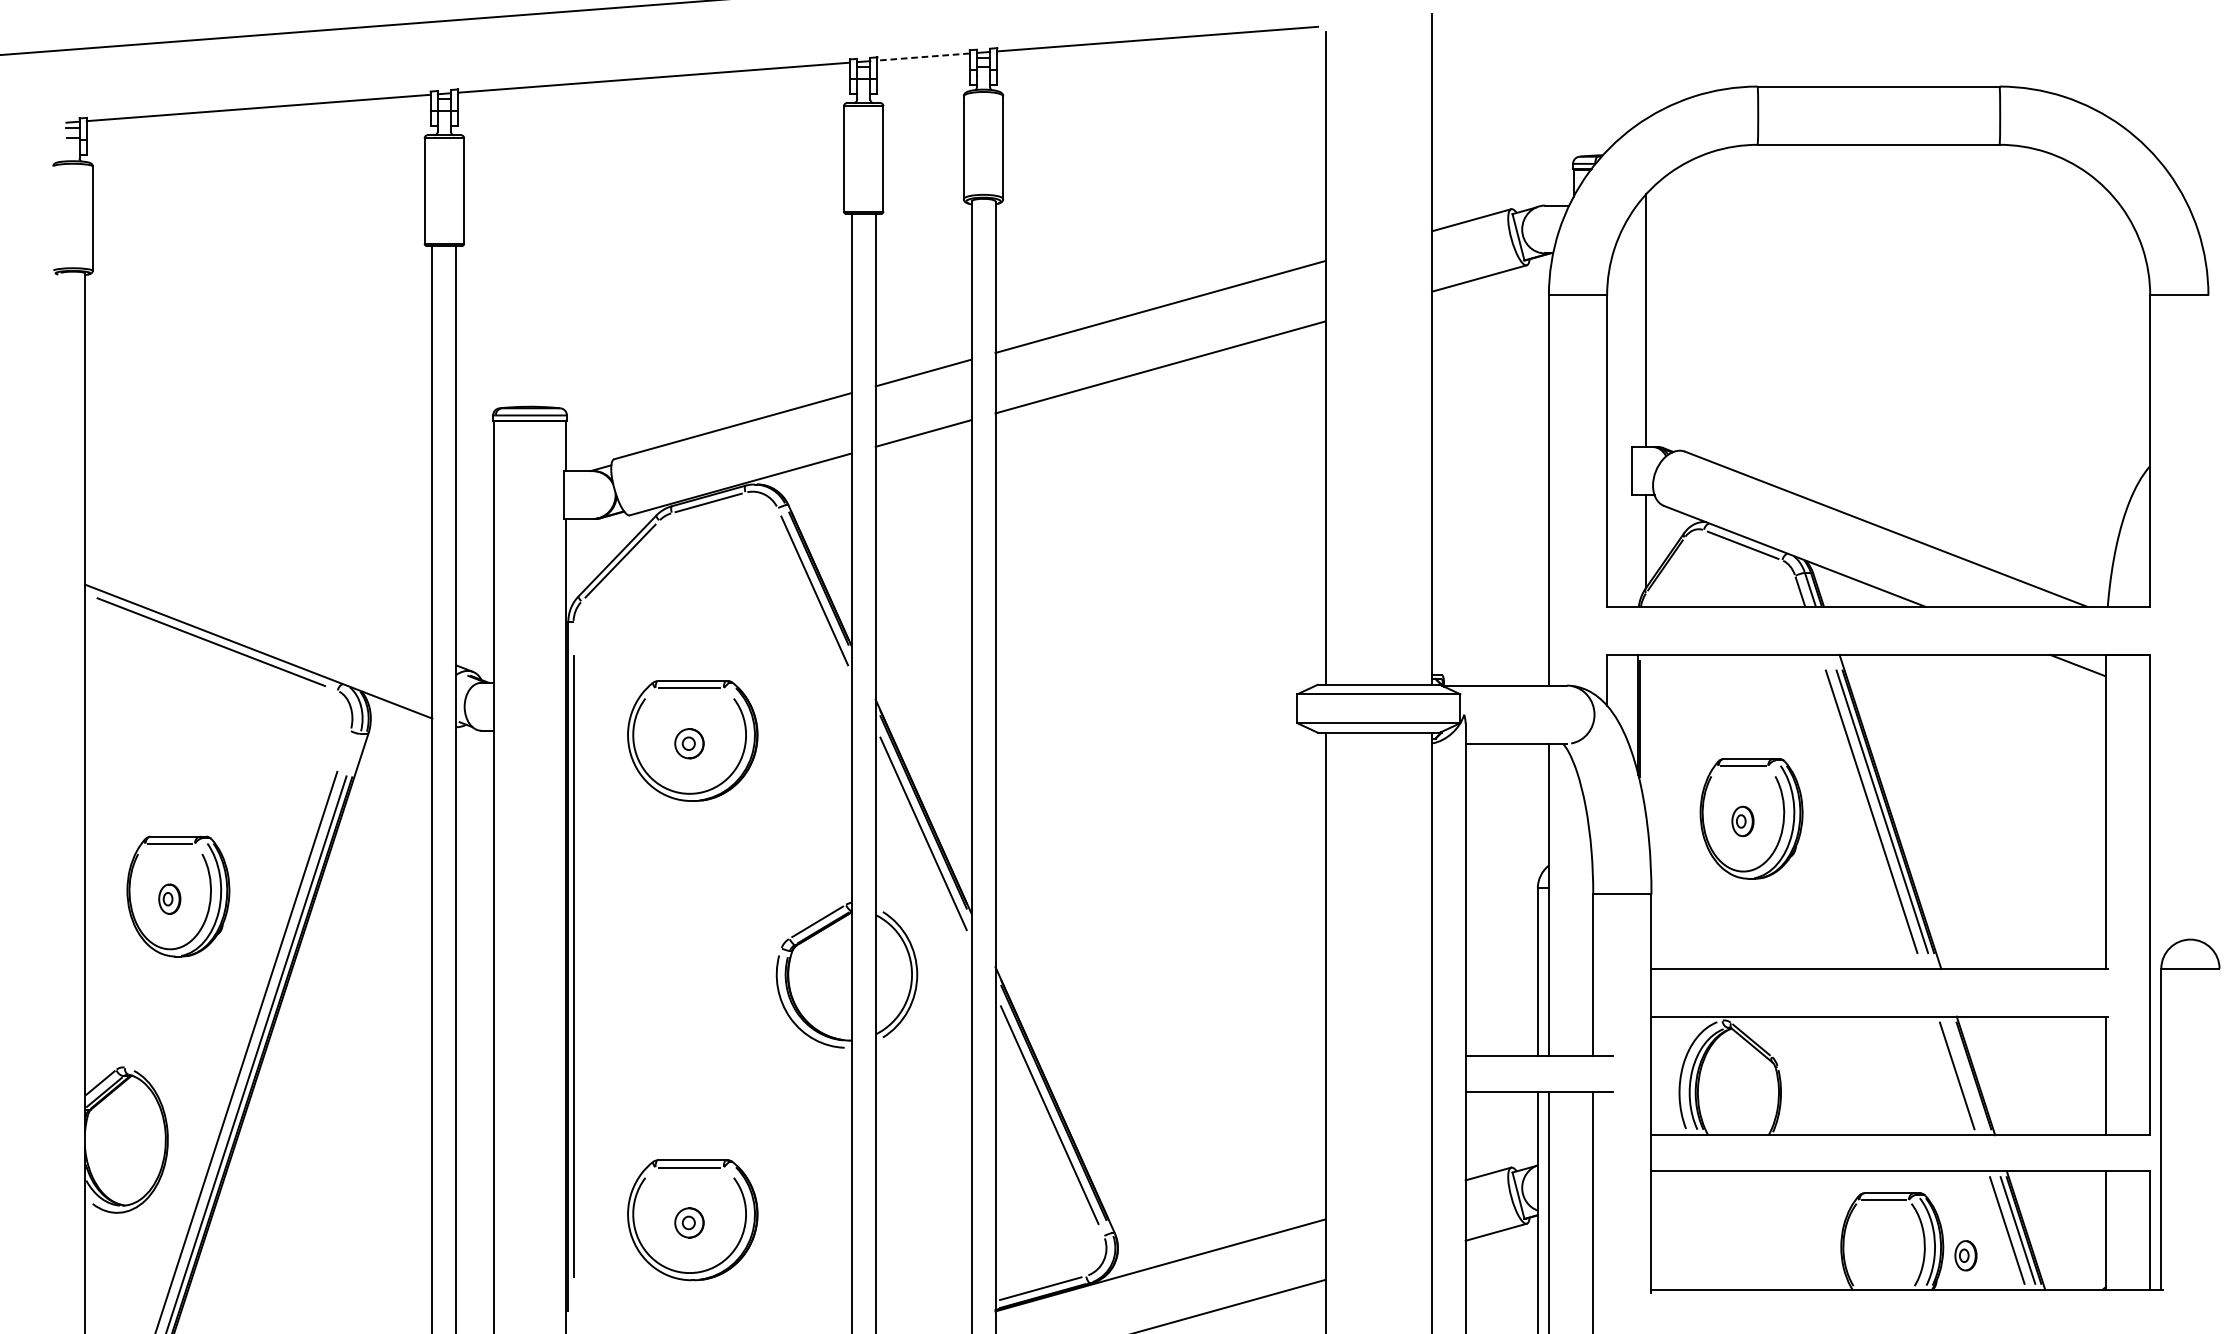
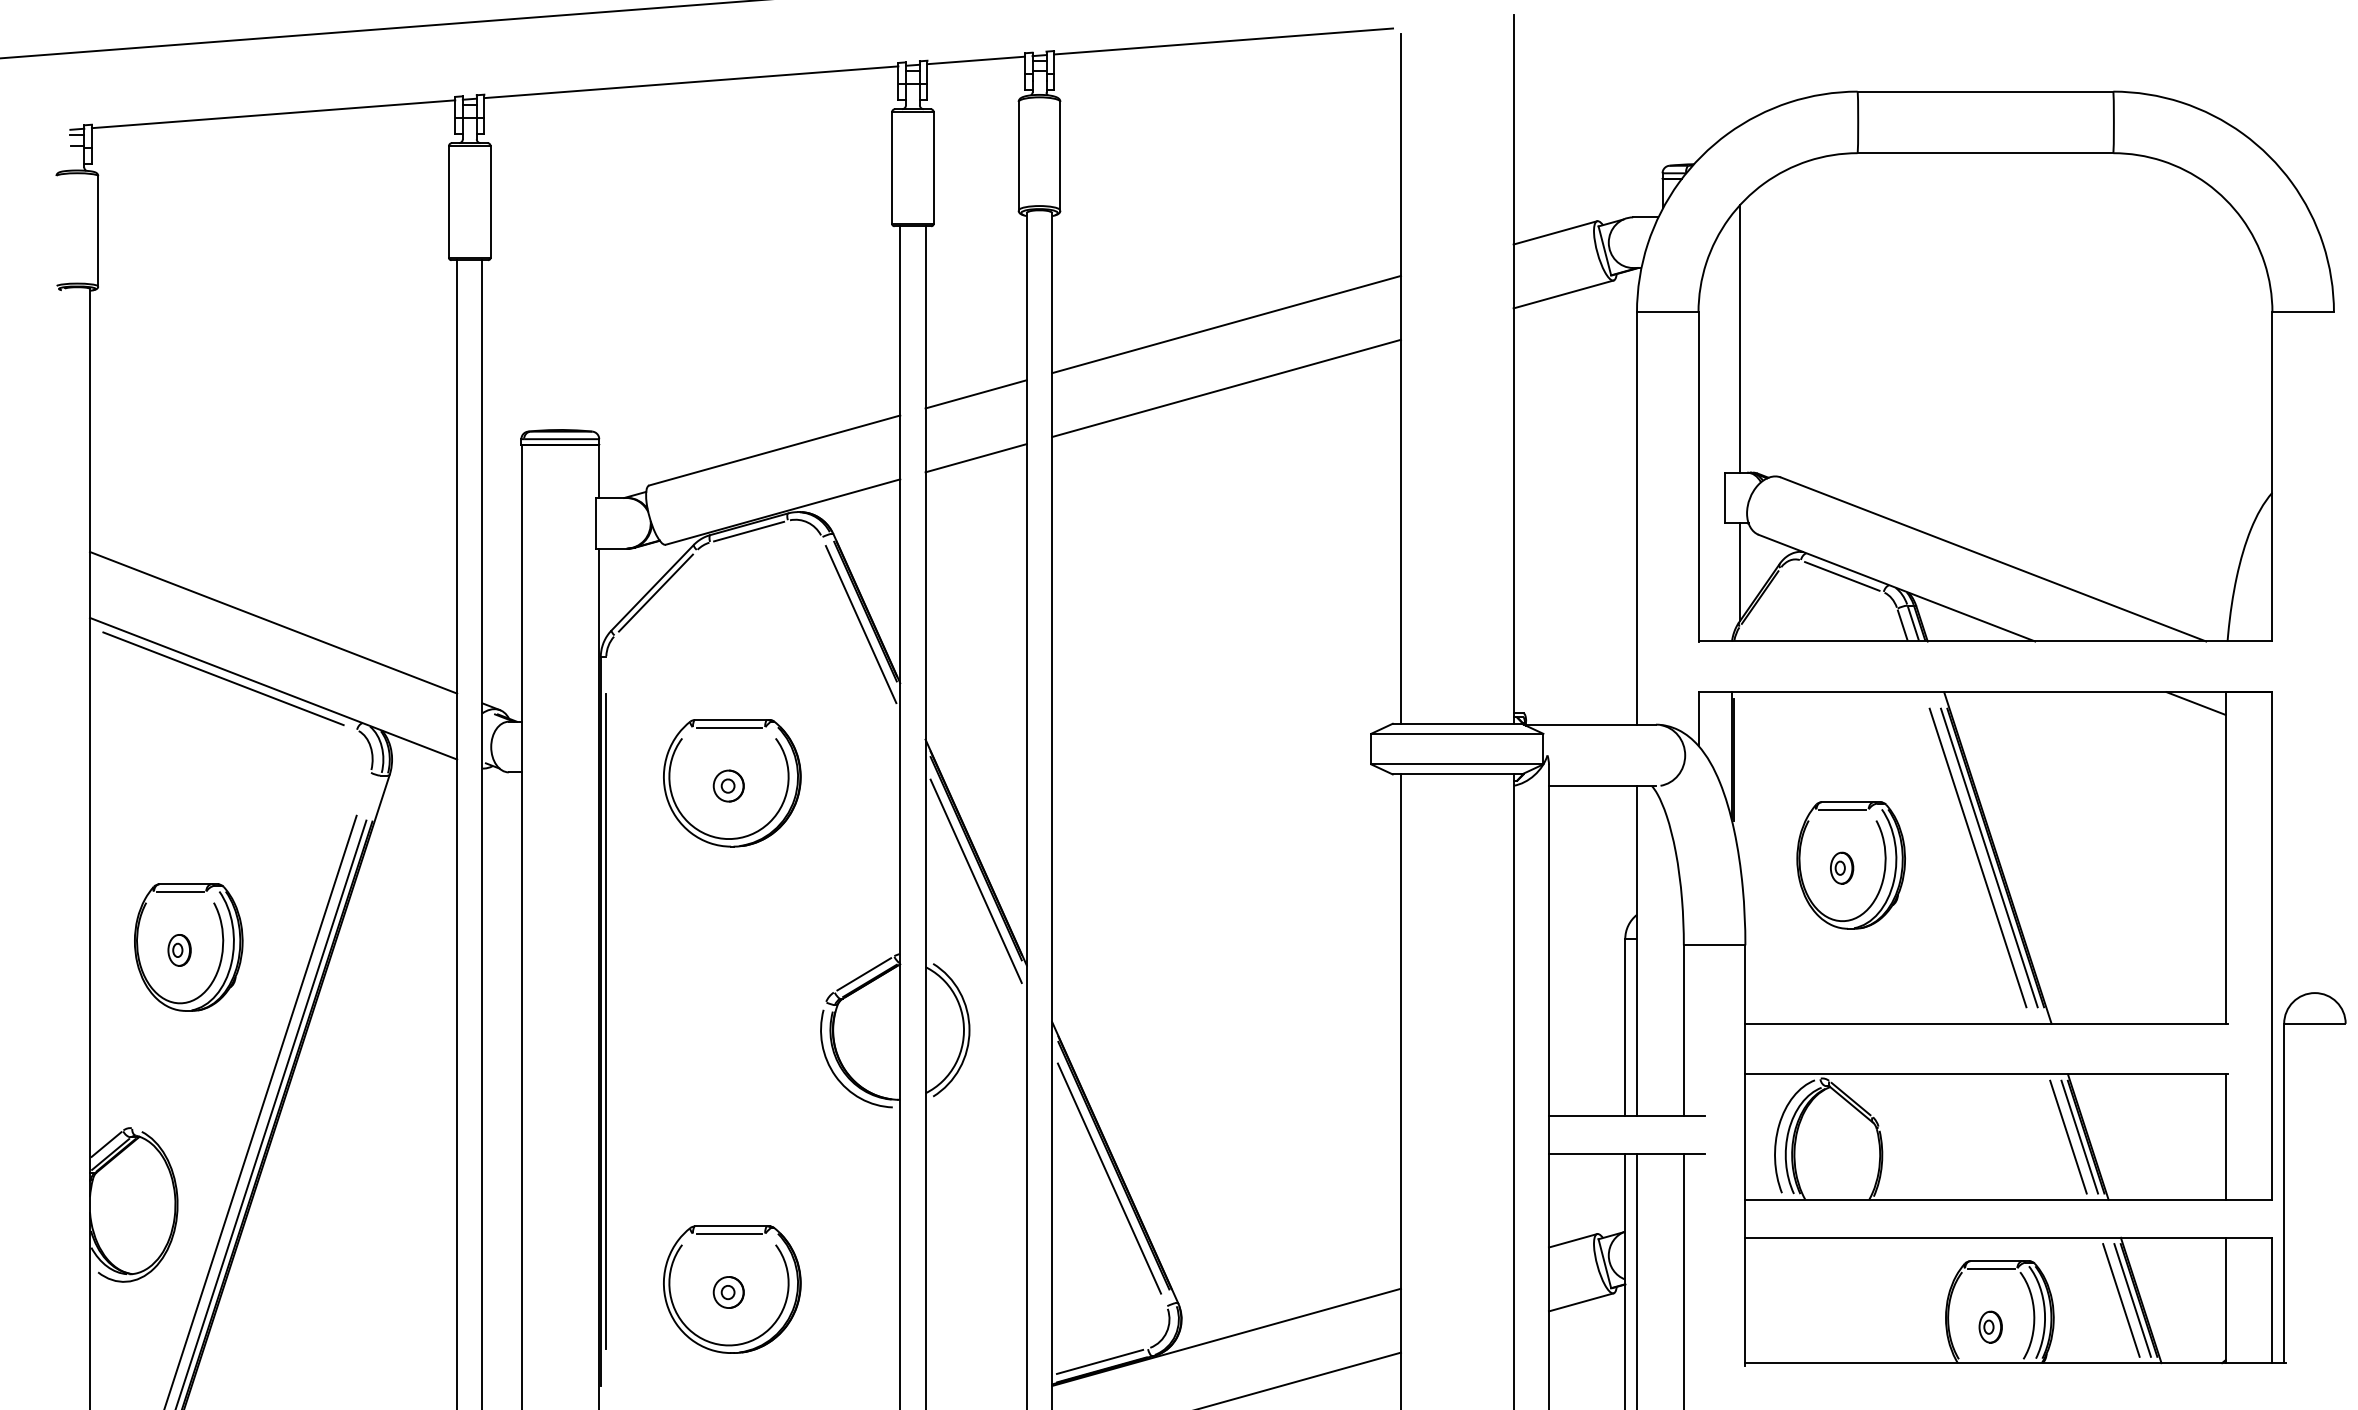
line: (923, 57) -> (976, 60), dashed -> solid
line: (258, 588) -> (273, 622), added
line: (1967, 1075) -> (2079, 1136), added
part: (1965, 1255) -> (1990, 1326), moved

